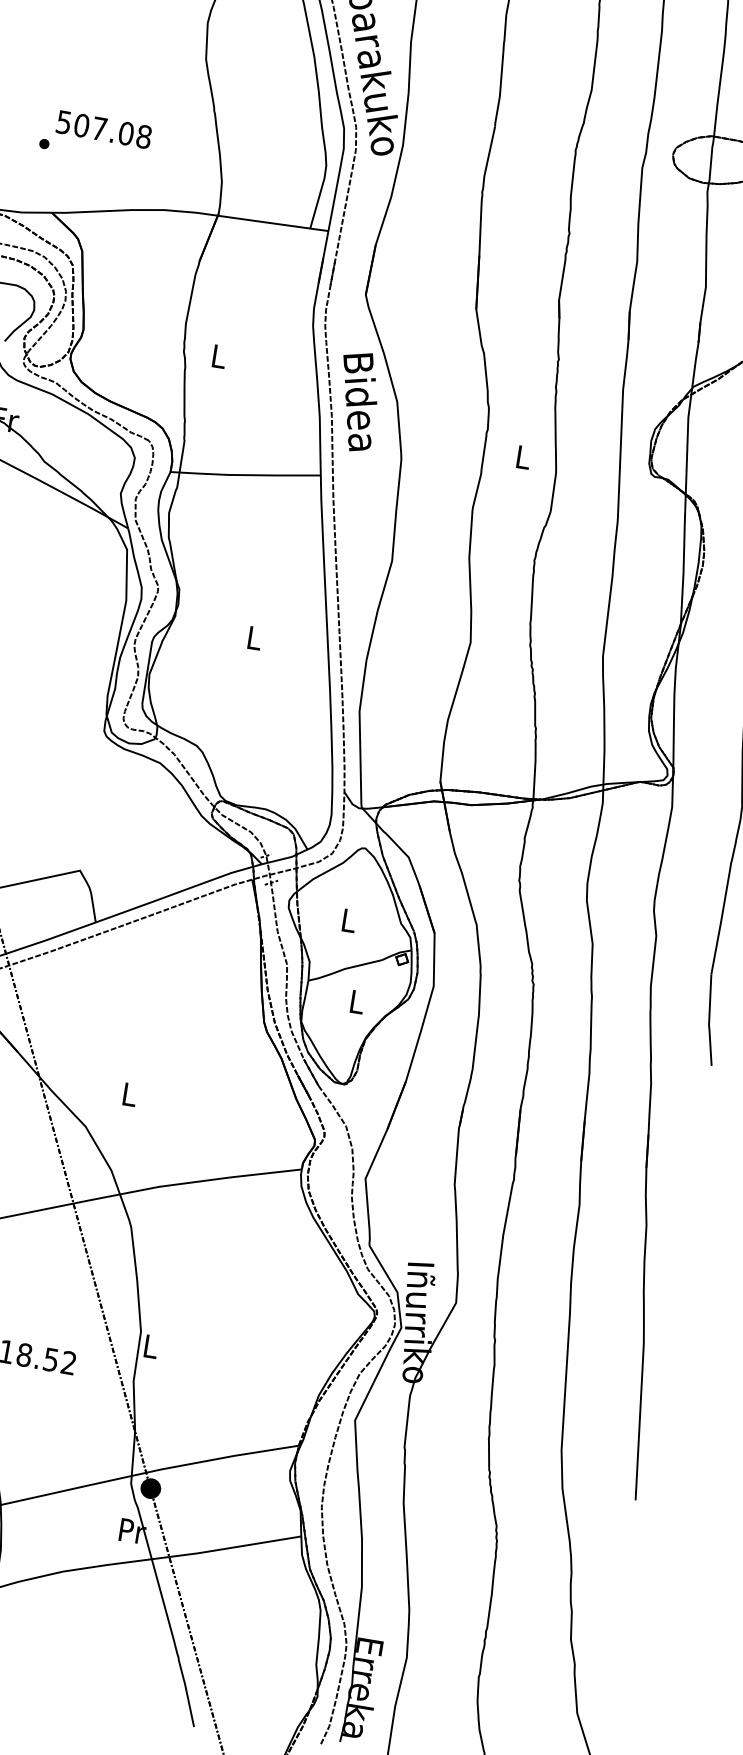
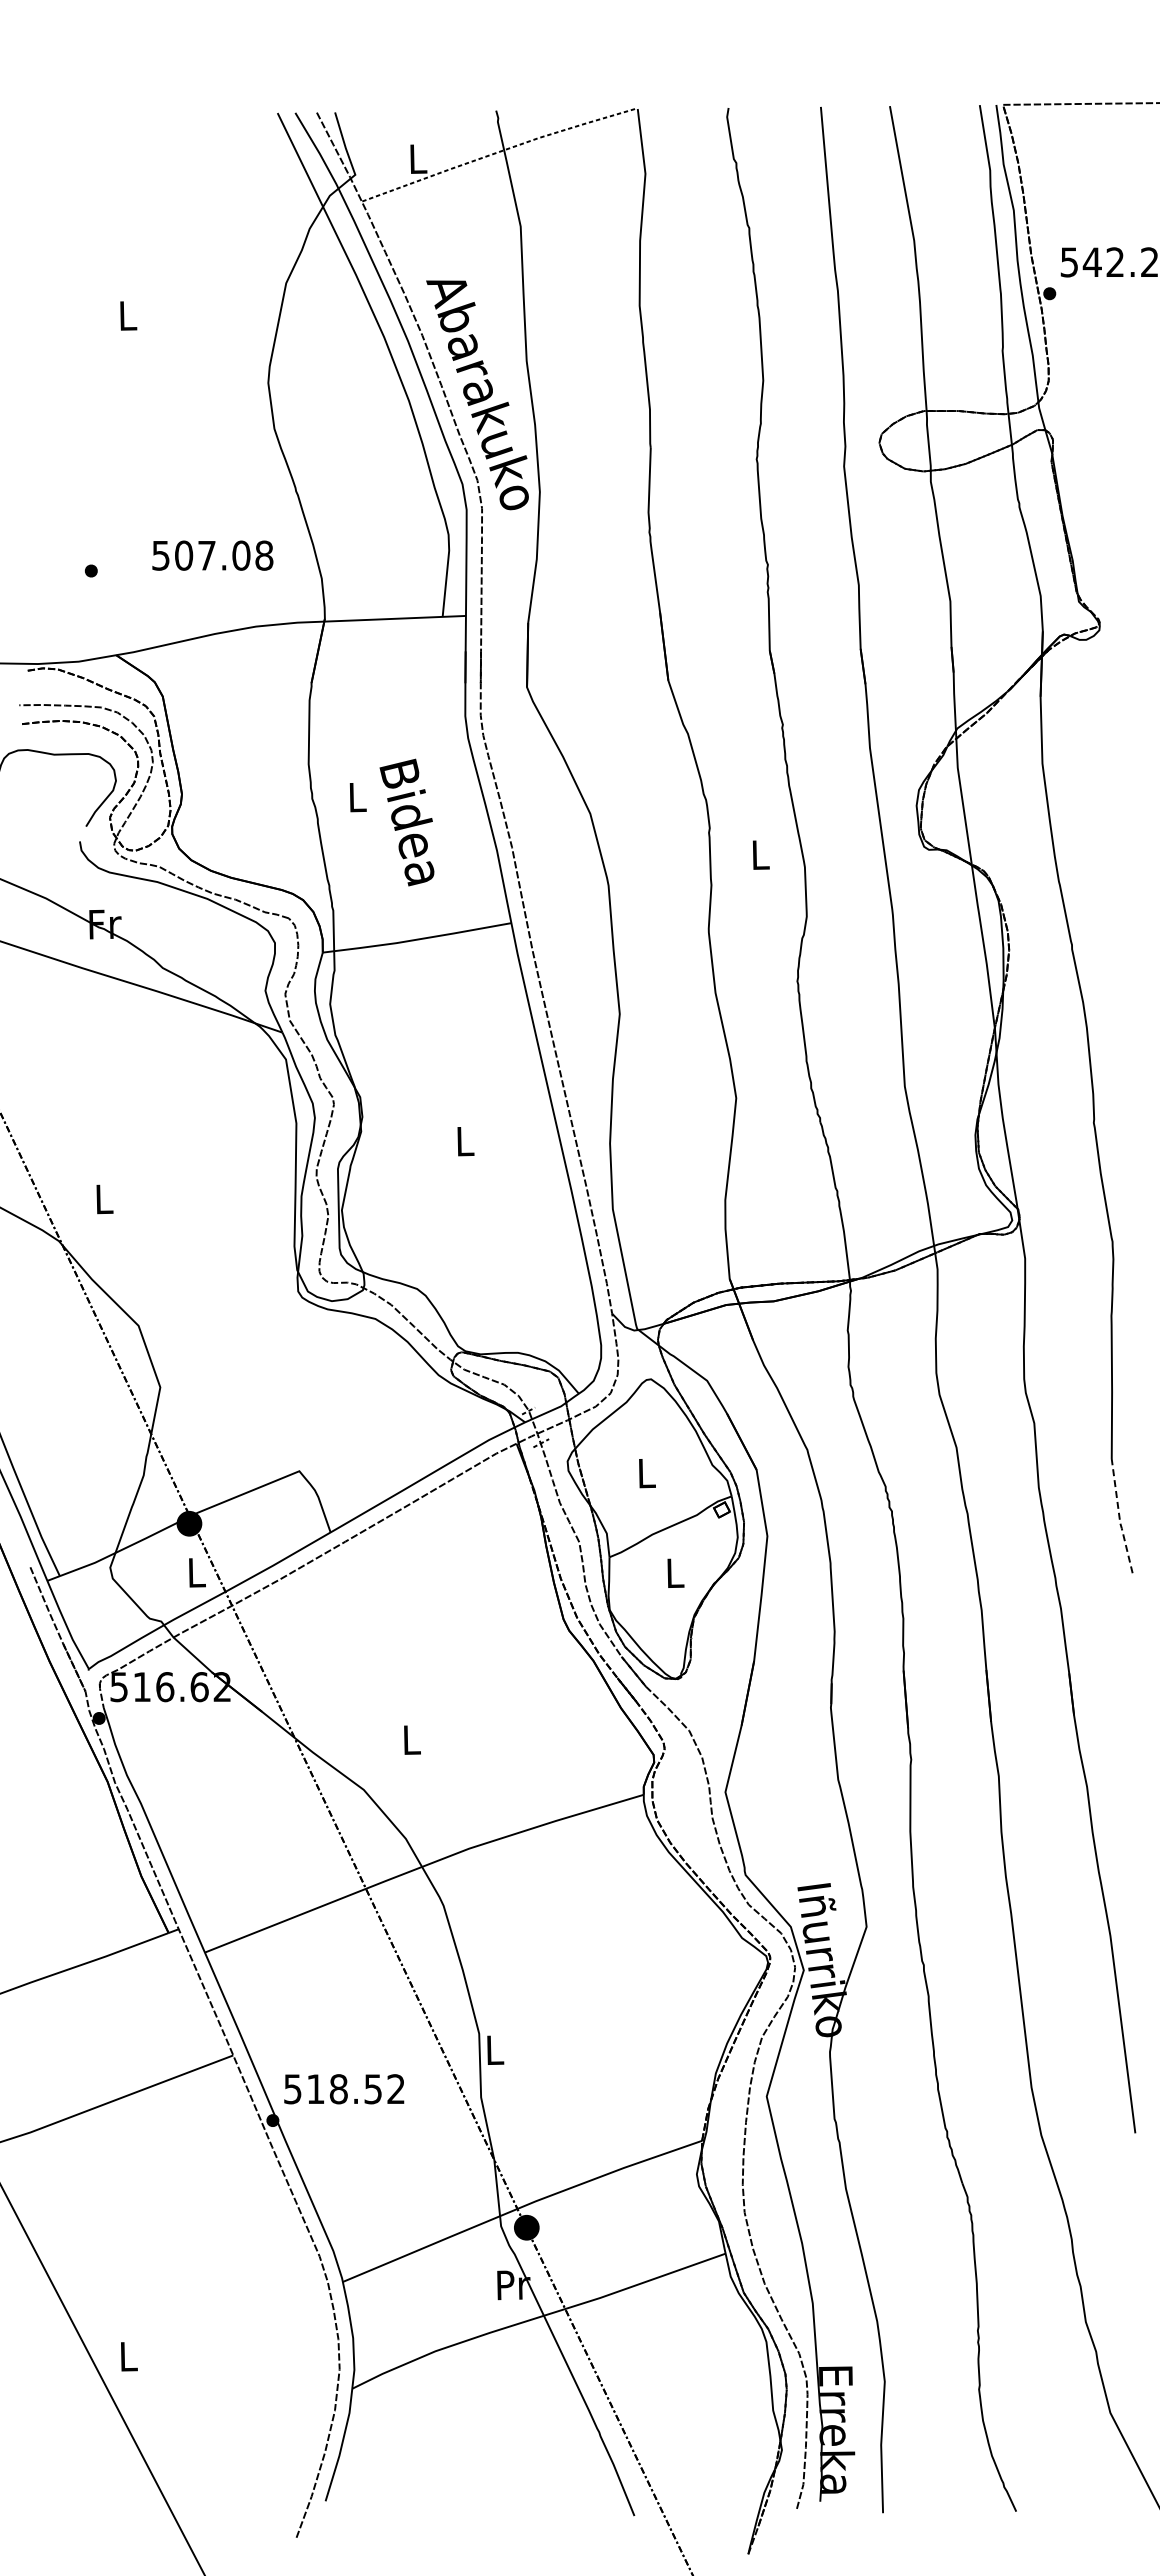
text: (103, 129) -> (212, 555), moved
text: (356, 401) -> (406, 822), moved
line: (709, 1021) -> (1119, 1518), solid -> dashed

